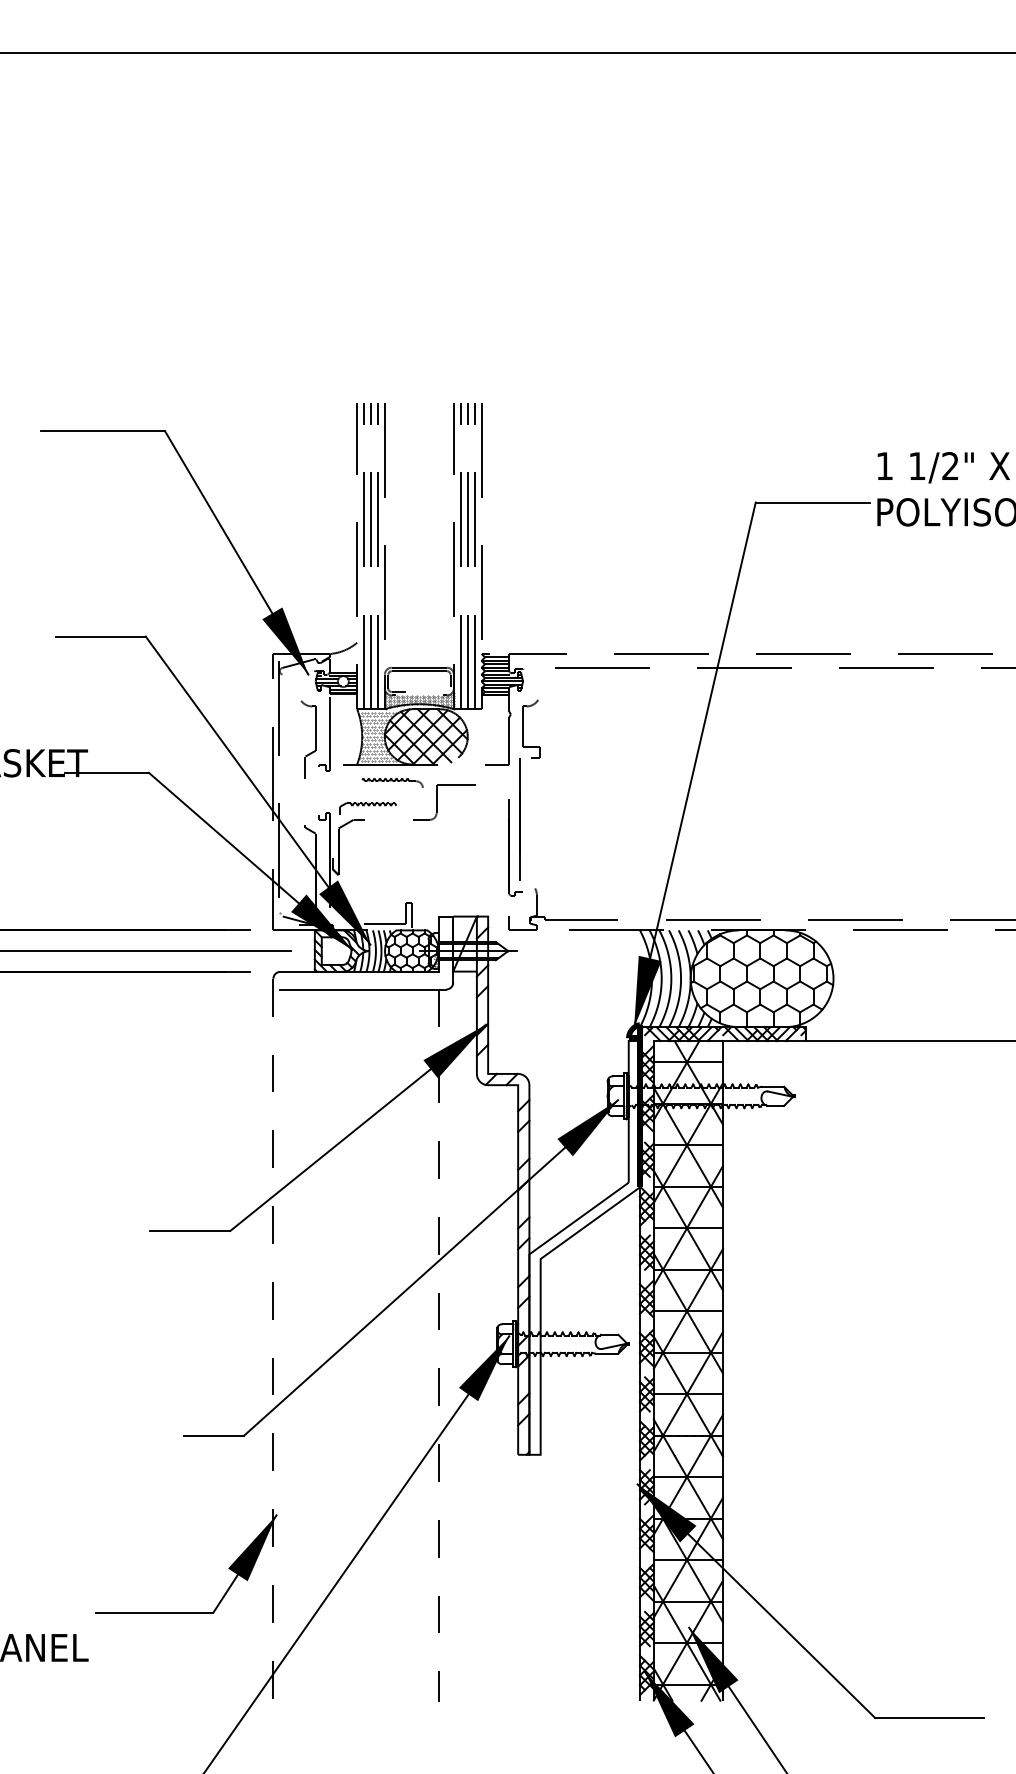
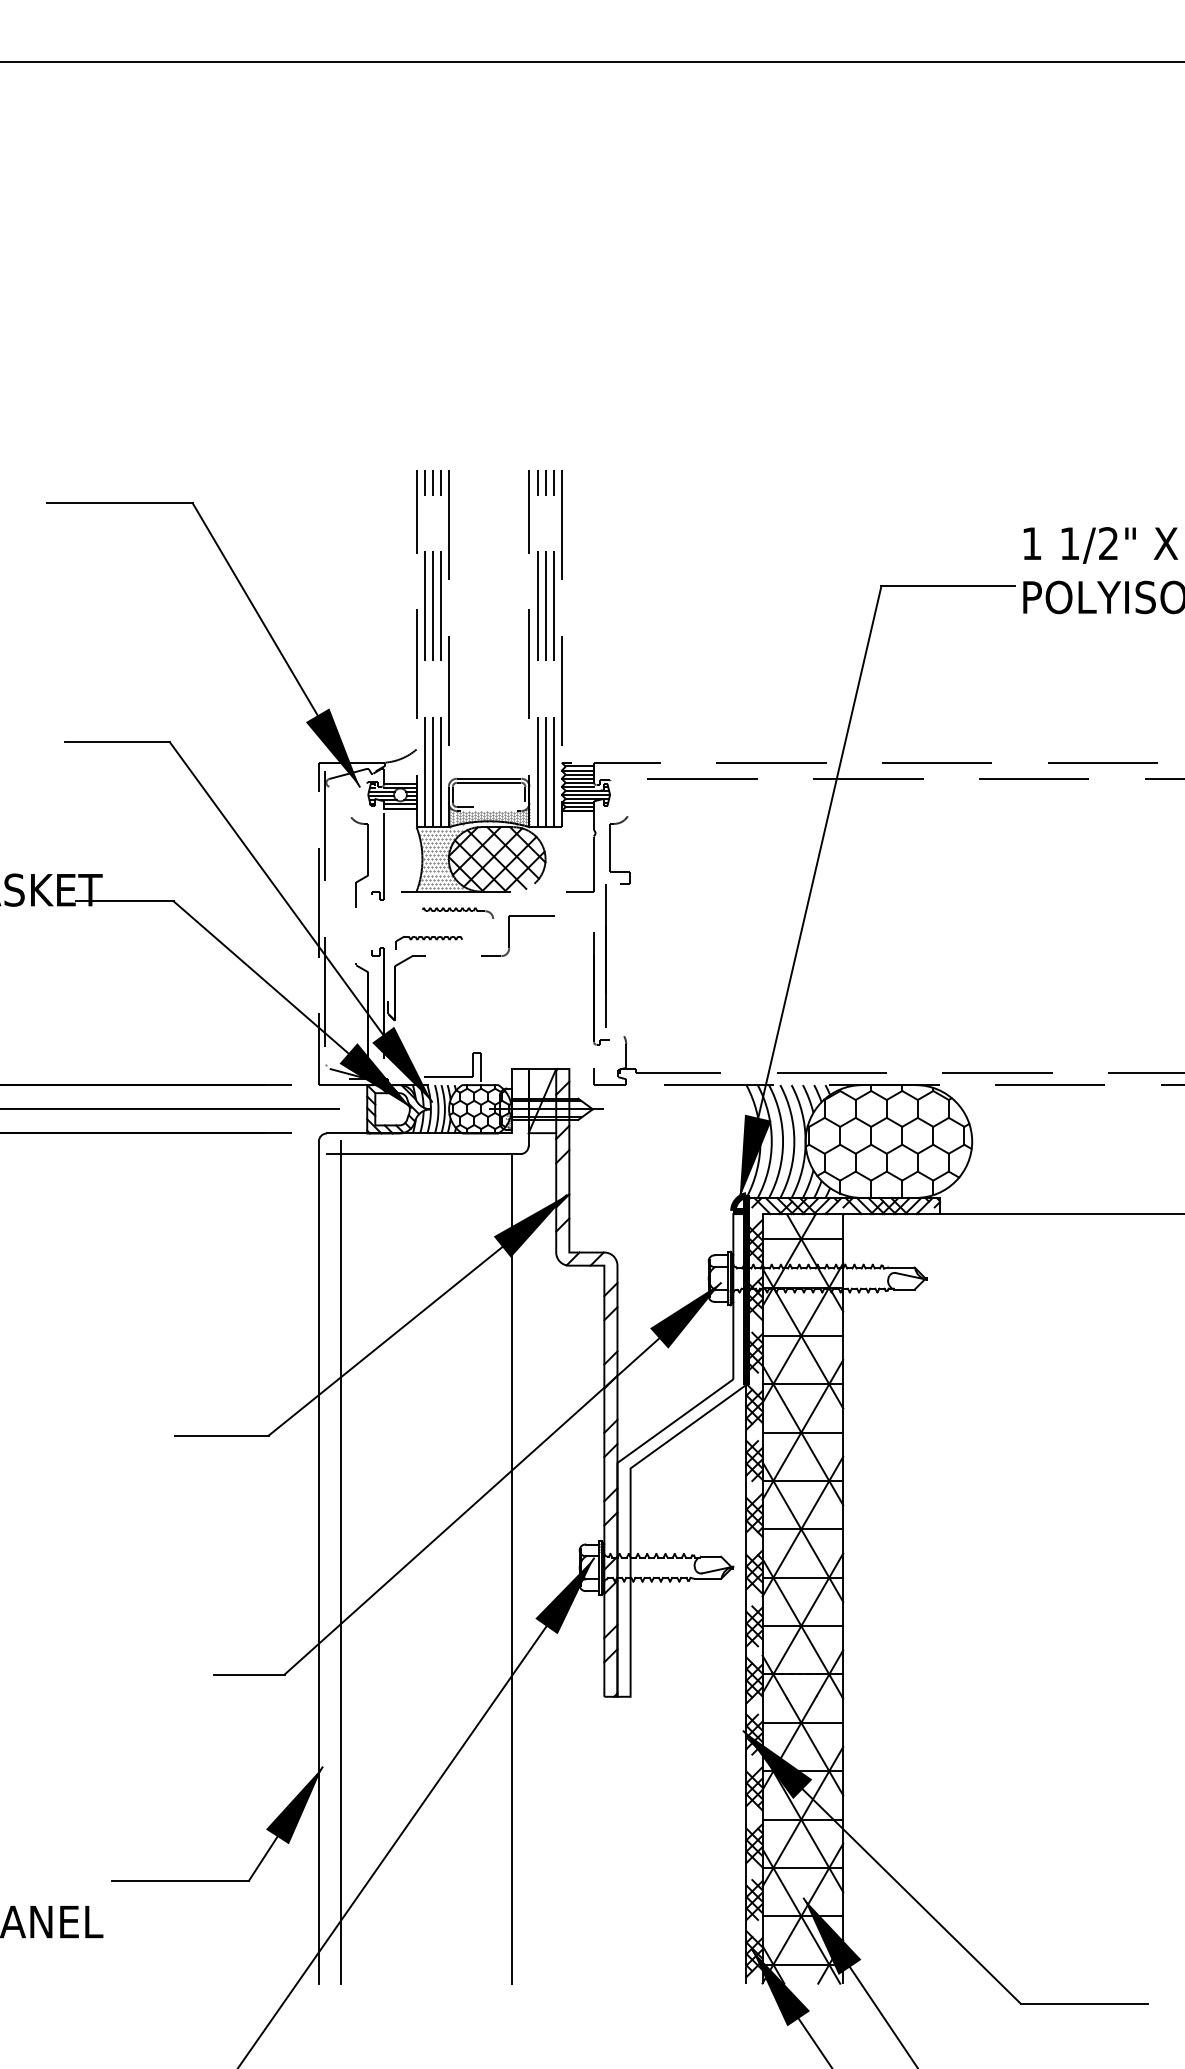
line: (273, 1339) -> (318, 1562), dashed -> solid
line: (292, 1339) -> (341, 1562), added
line: (439, 1346) -> (512, 1570), dashed -> solid

